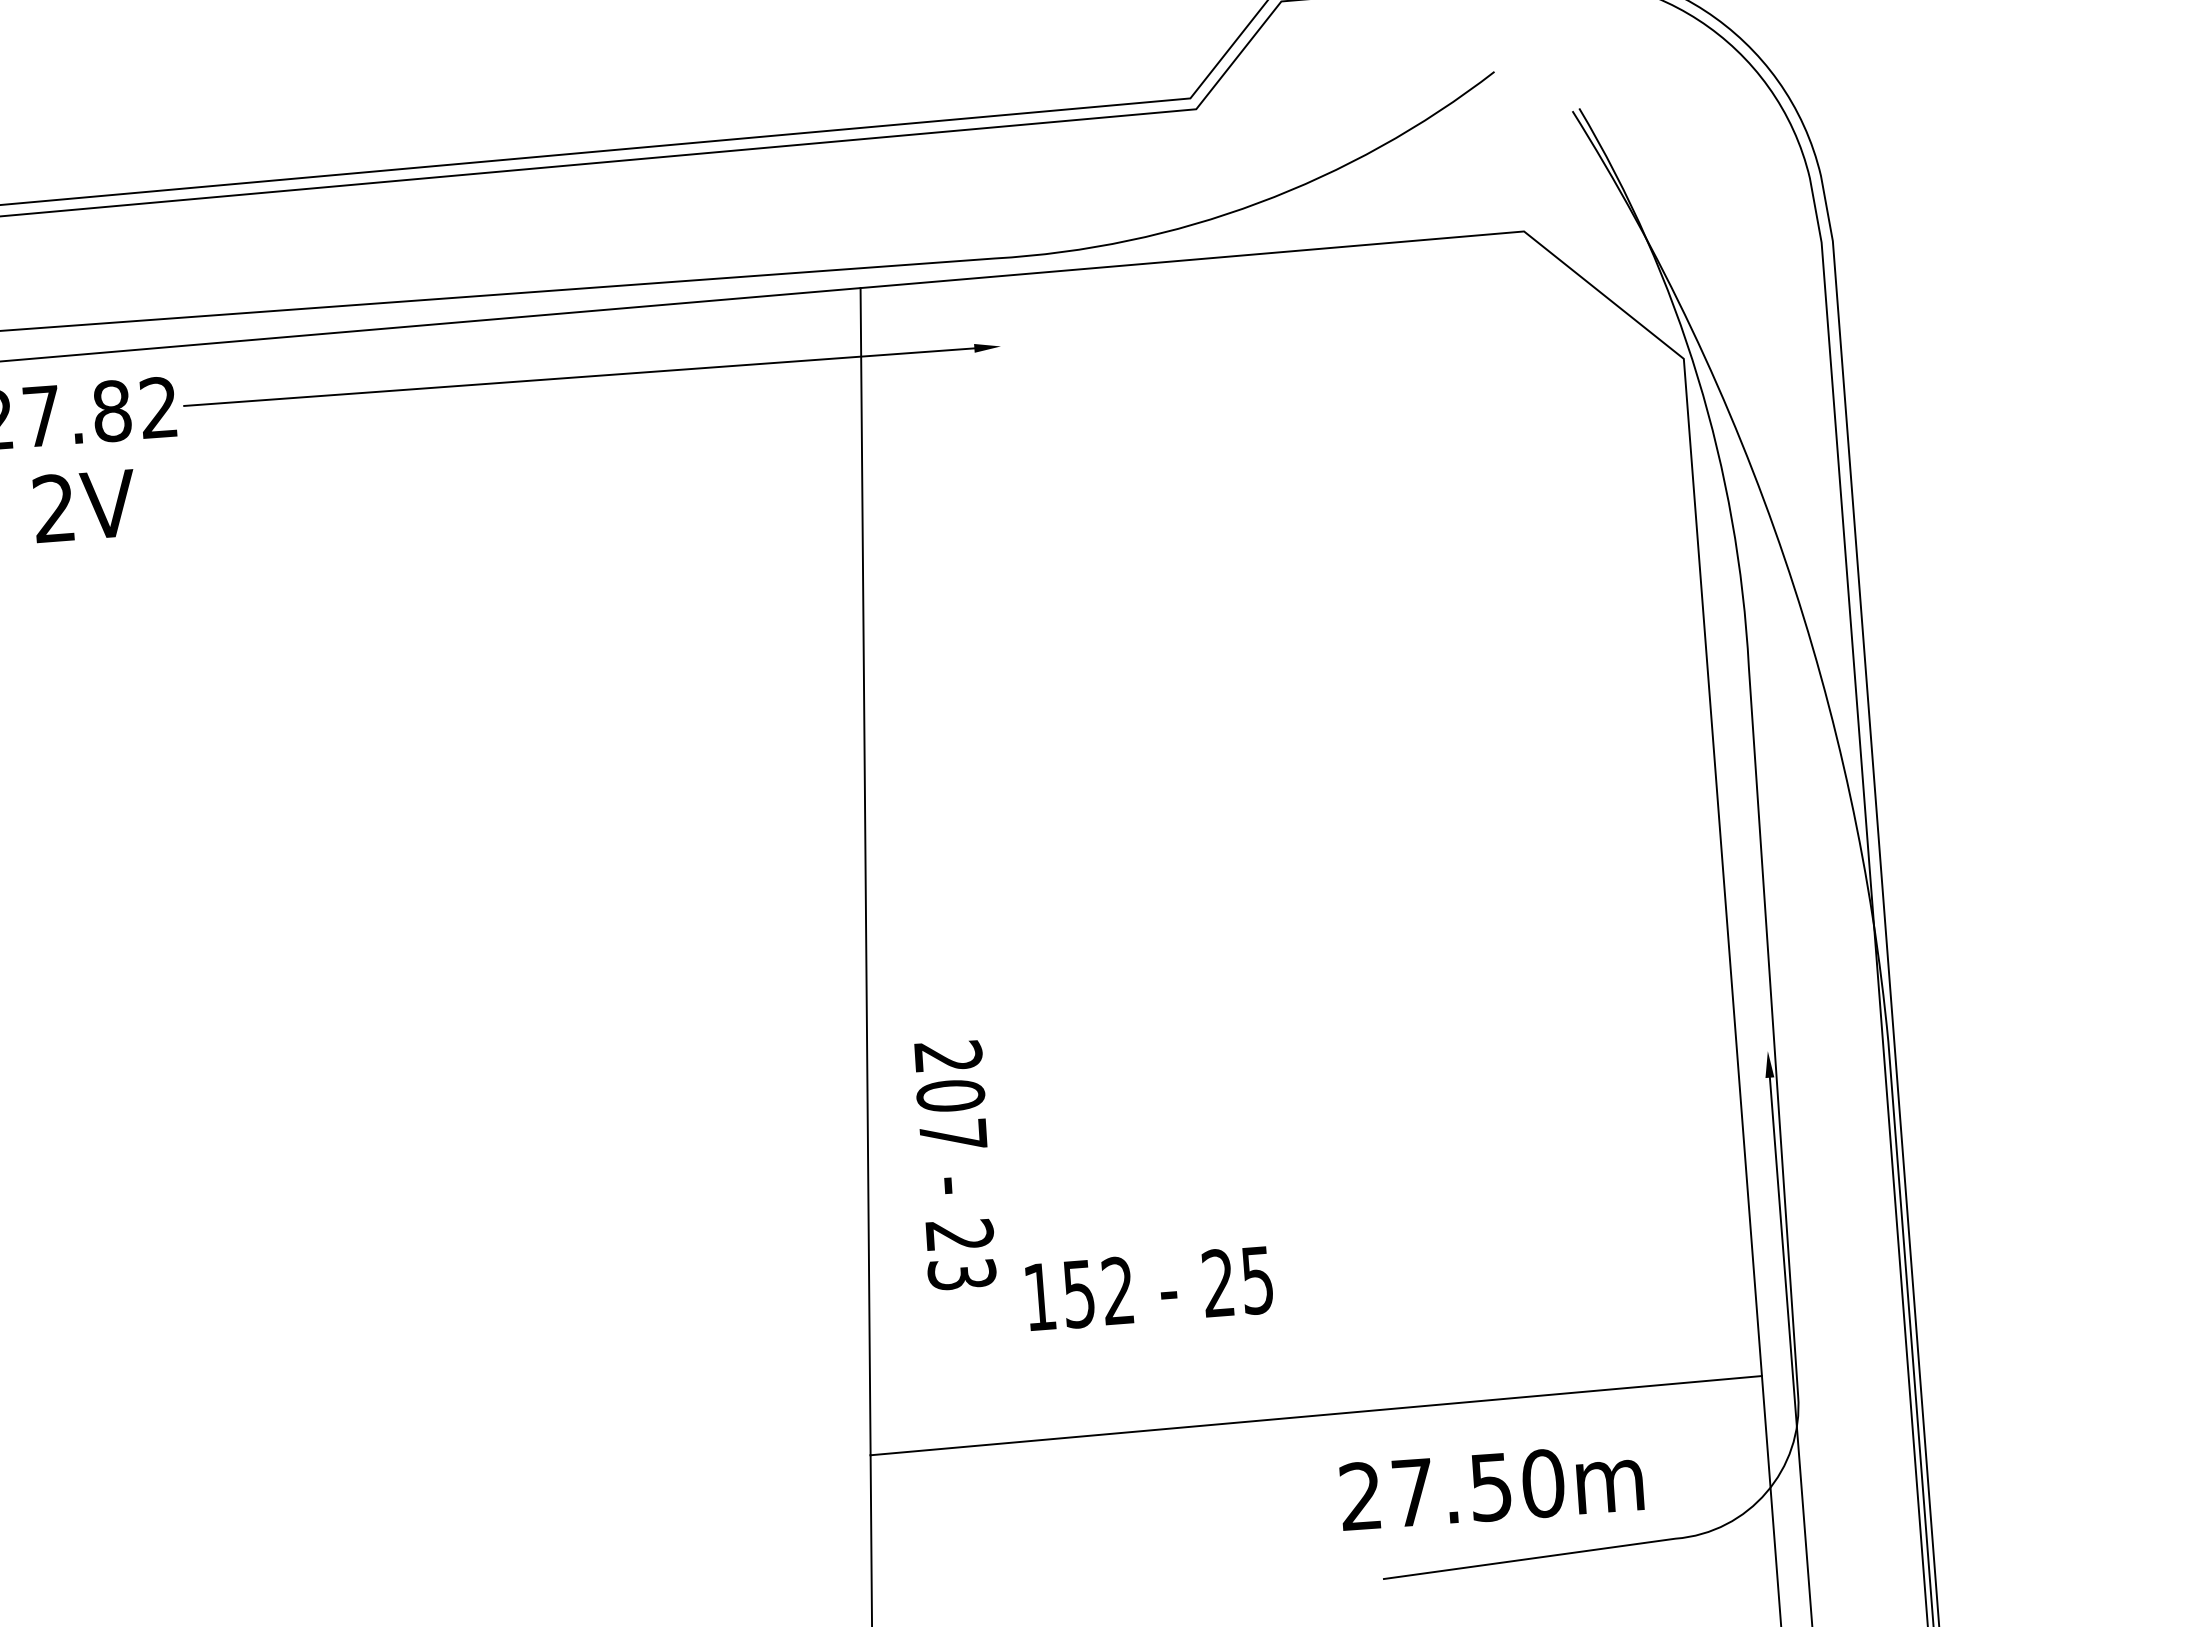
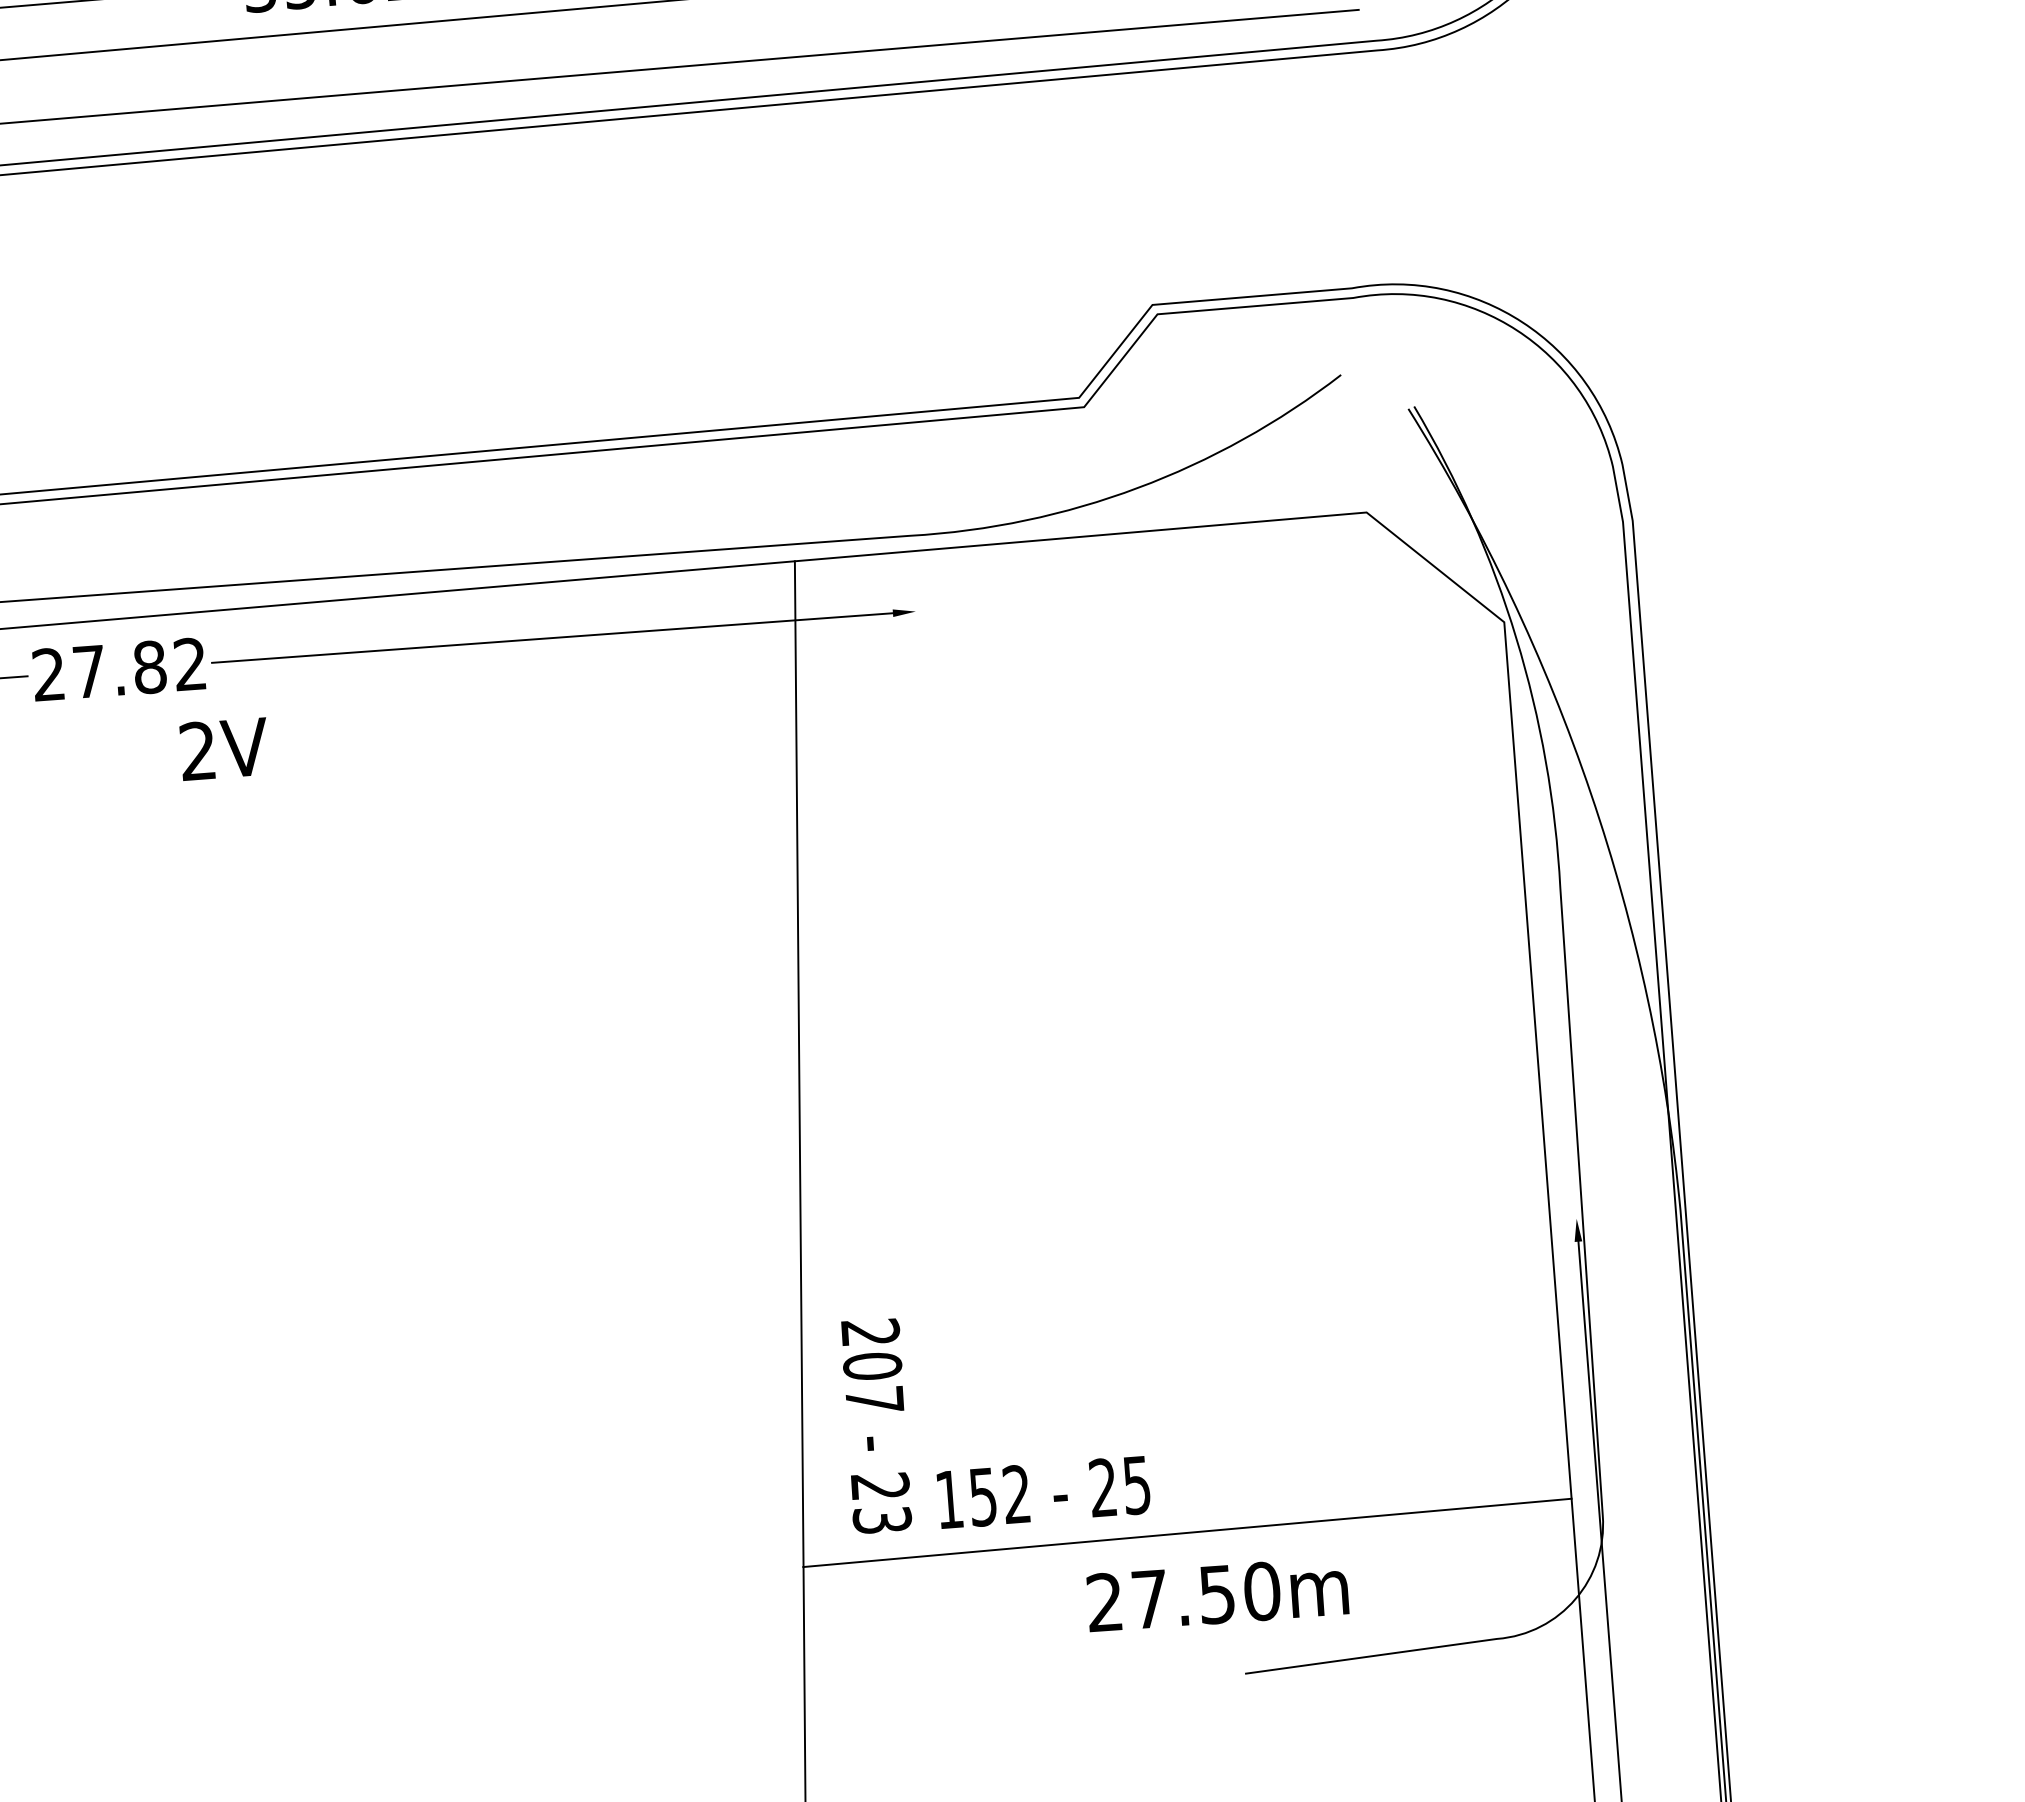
text: (82, 505) -> (222, 748), moved
text: (955, 1164) -> (876, 1425), moved
text: (1149, 1288) -> (1043, 1492), moved
text: (1491, 1489) -> (1217, 1596), moved

